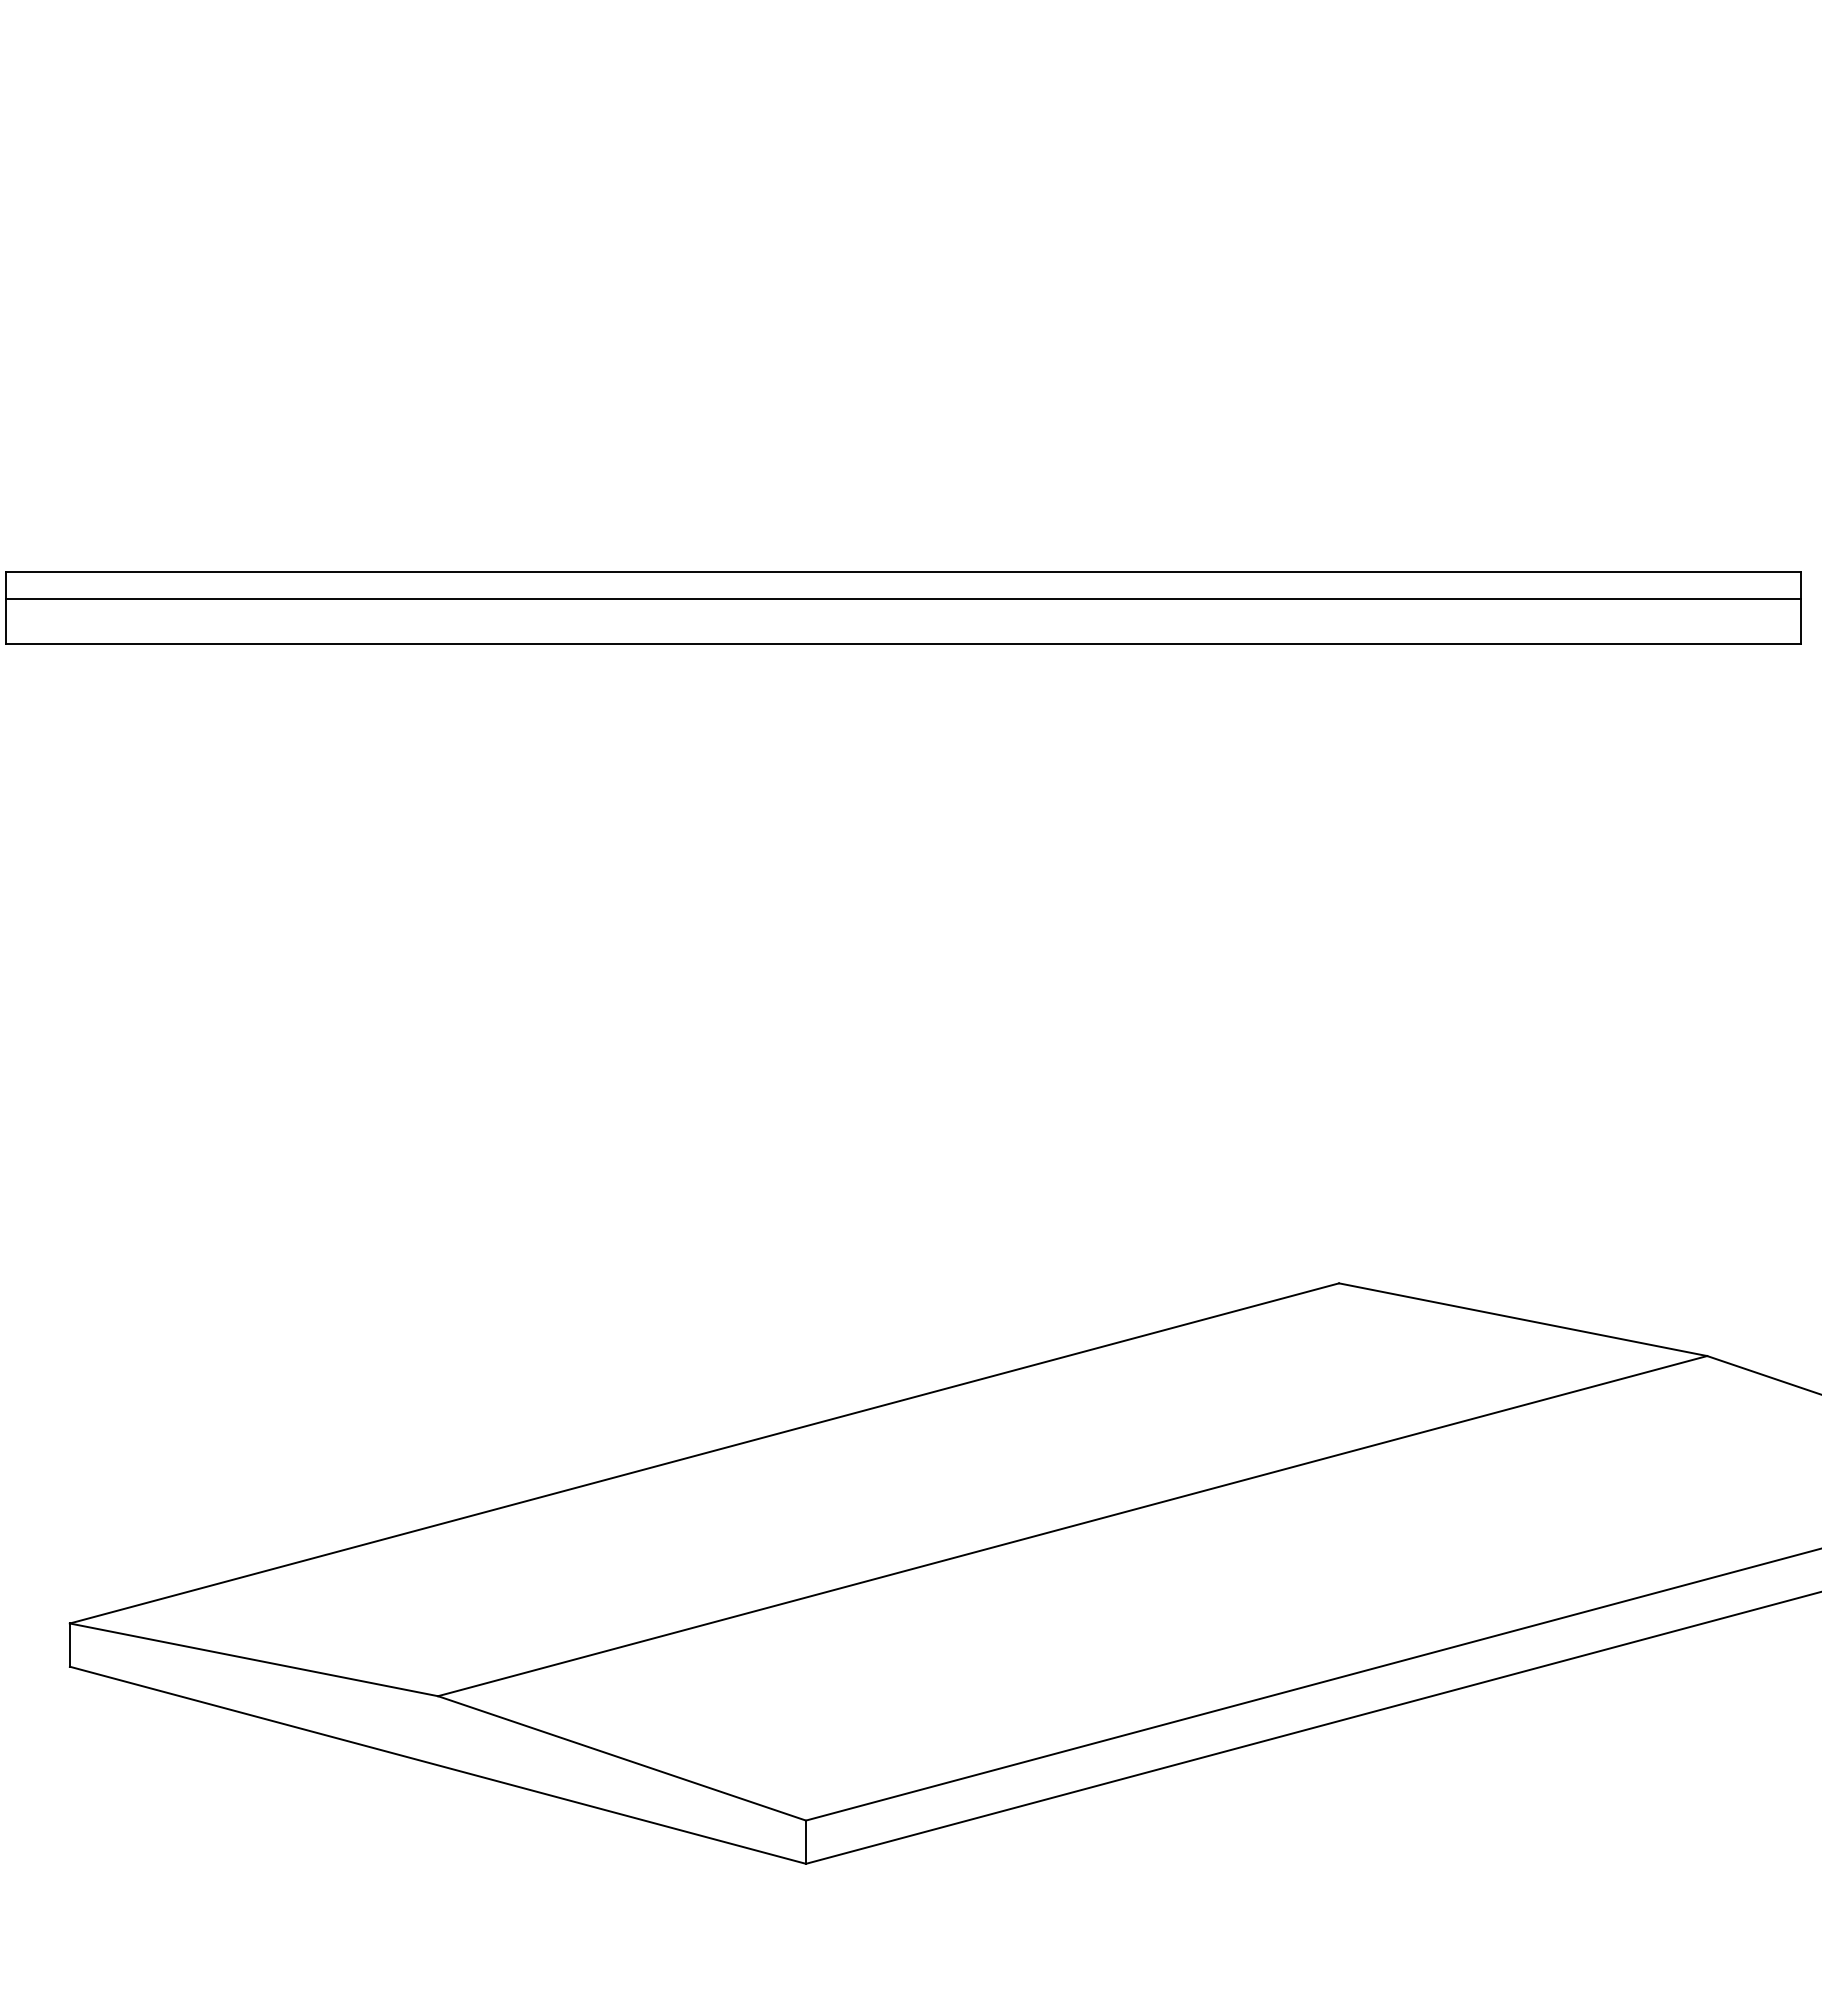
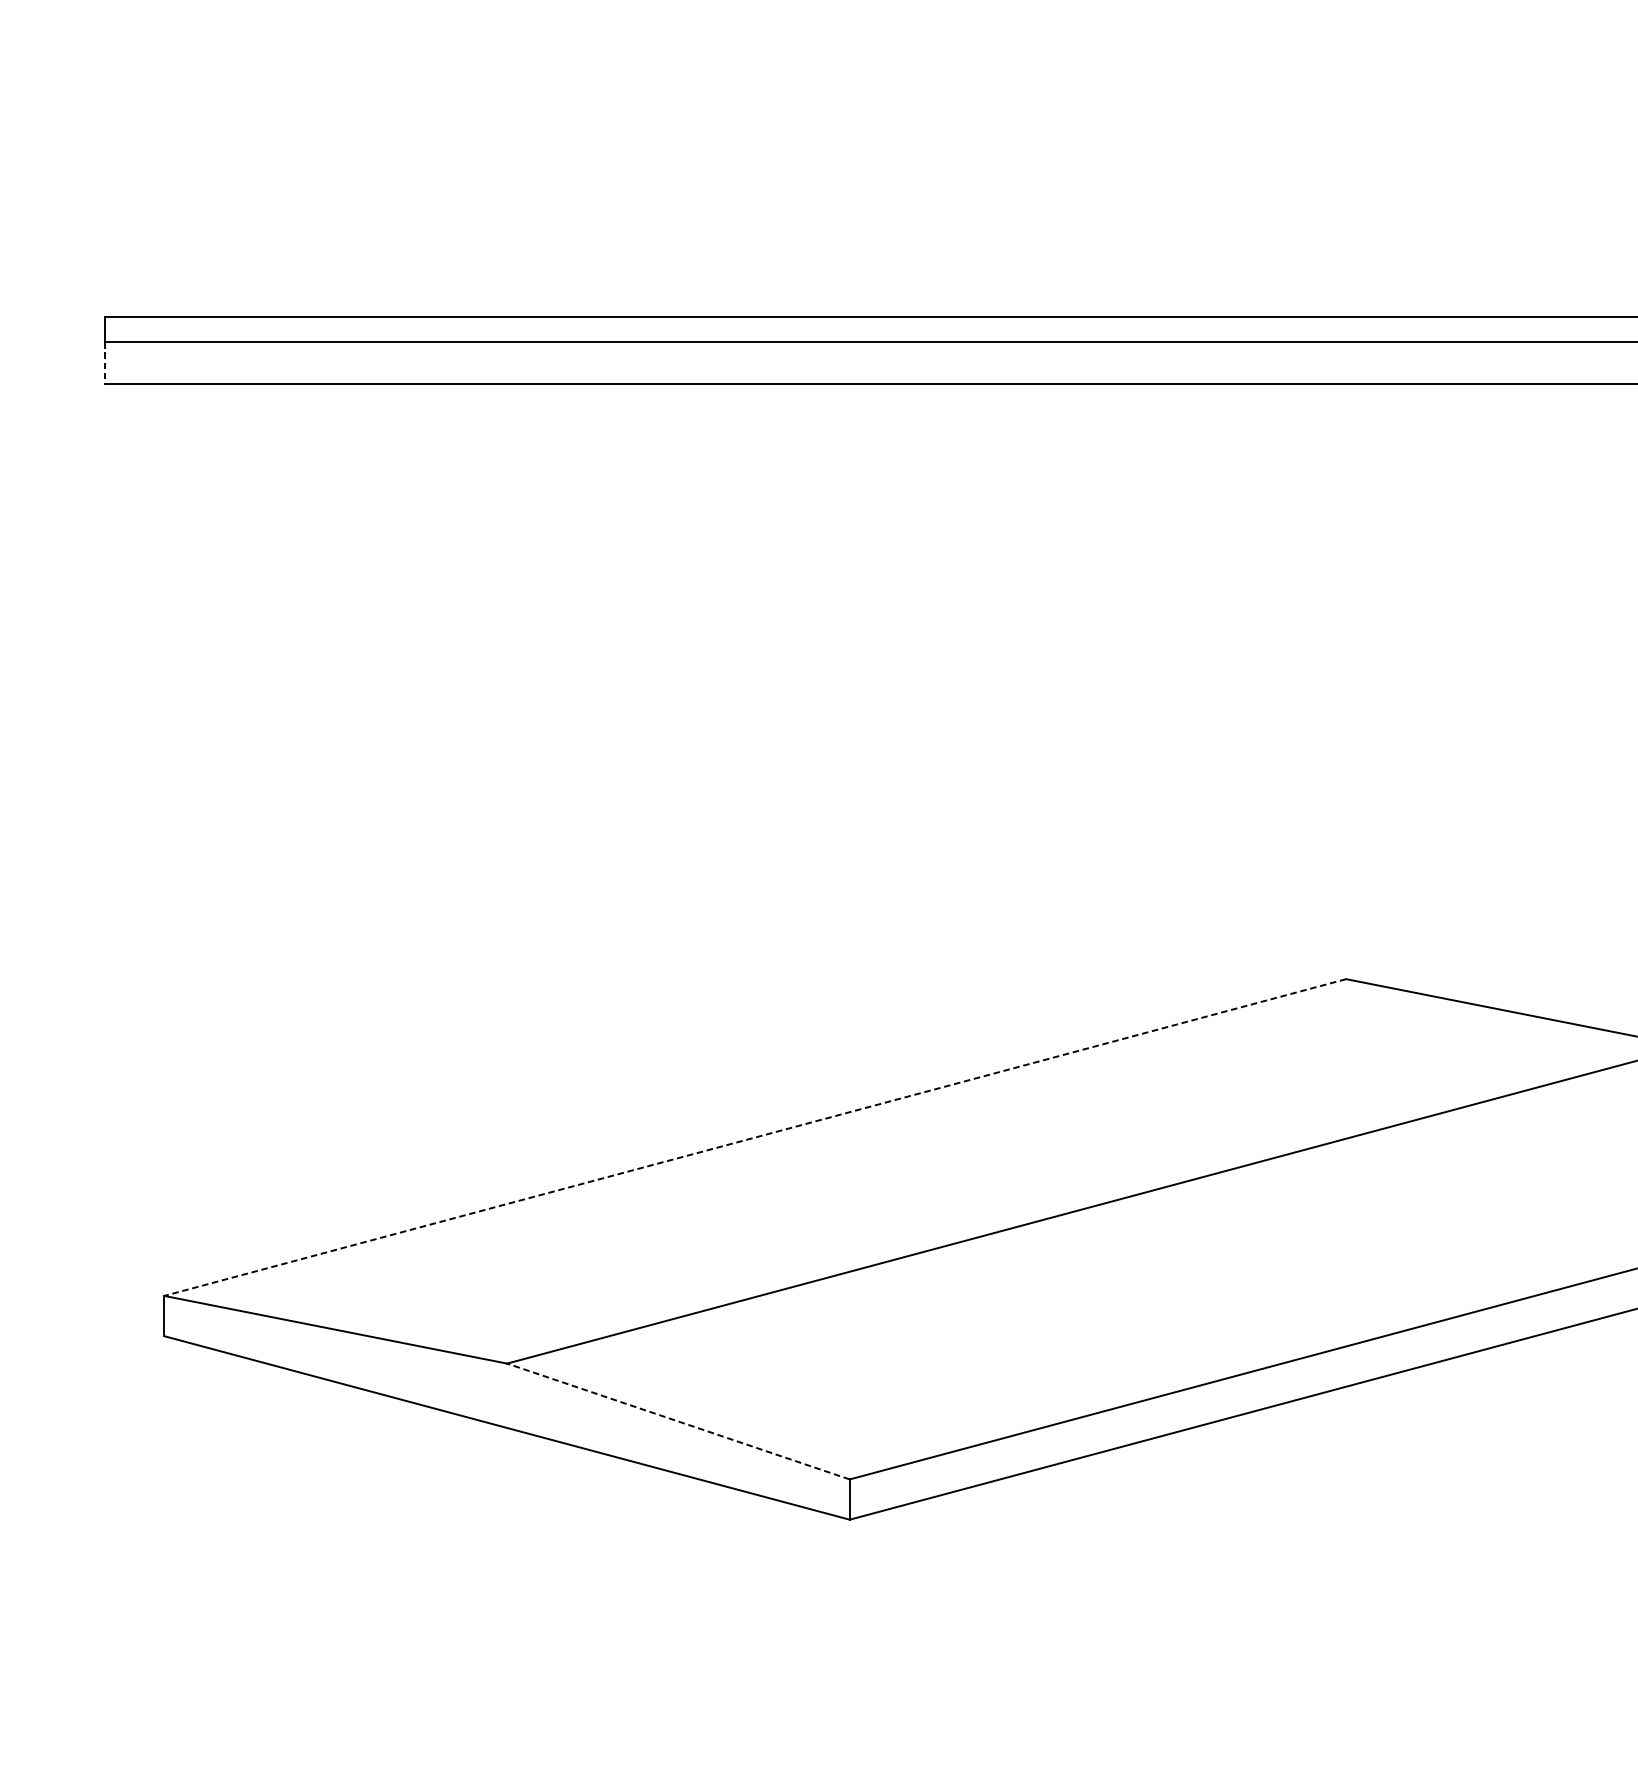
line: (6, 622) -> (105, 363), solid -> dashed
line: (704, 1453) -> (755, 1137), solid -> dashed
line: (621, 1758) -> (677, 1421), solid -> dashed

